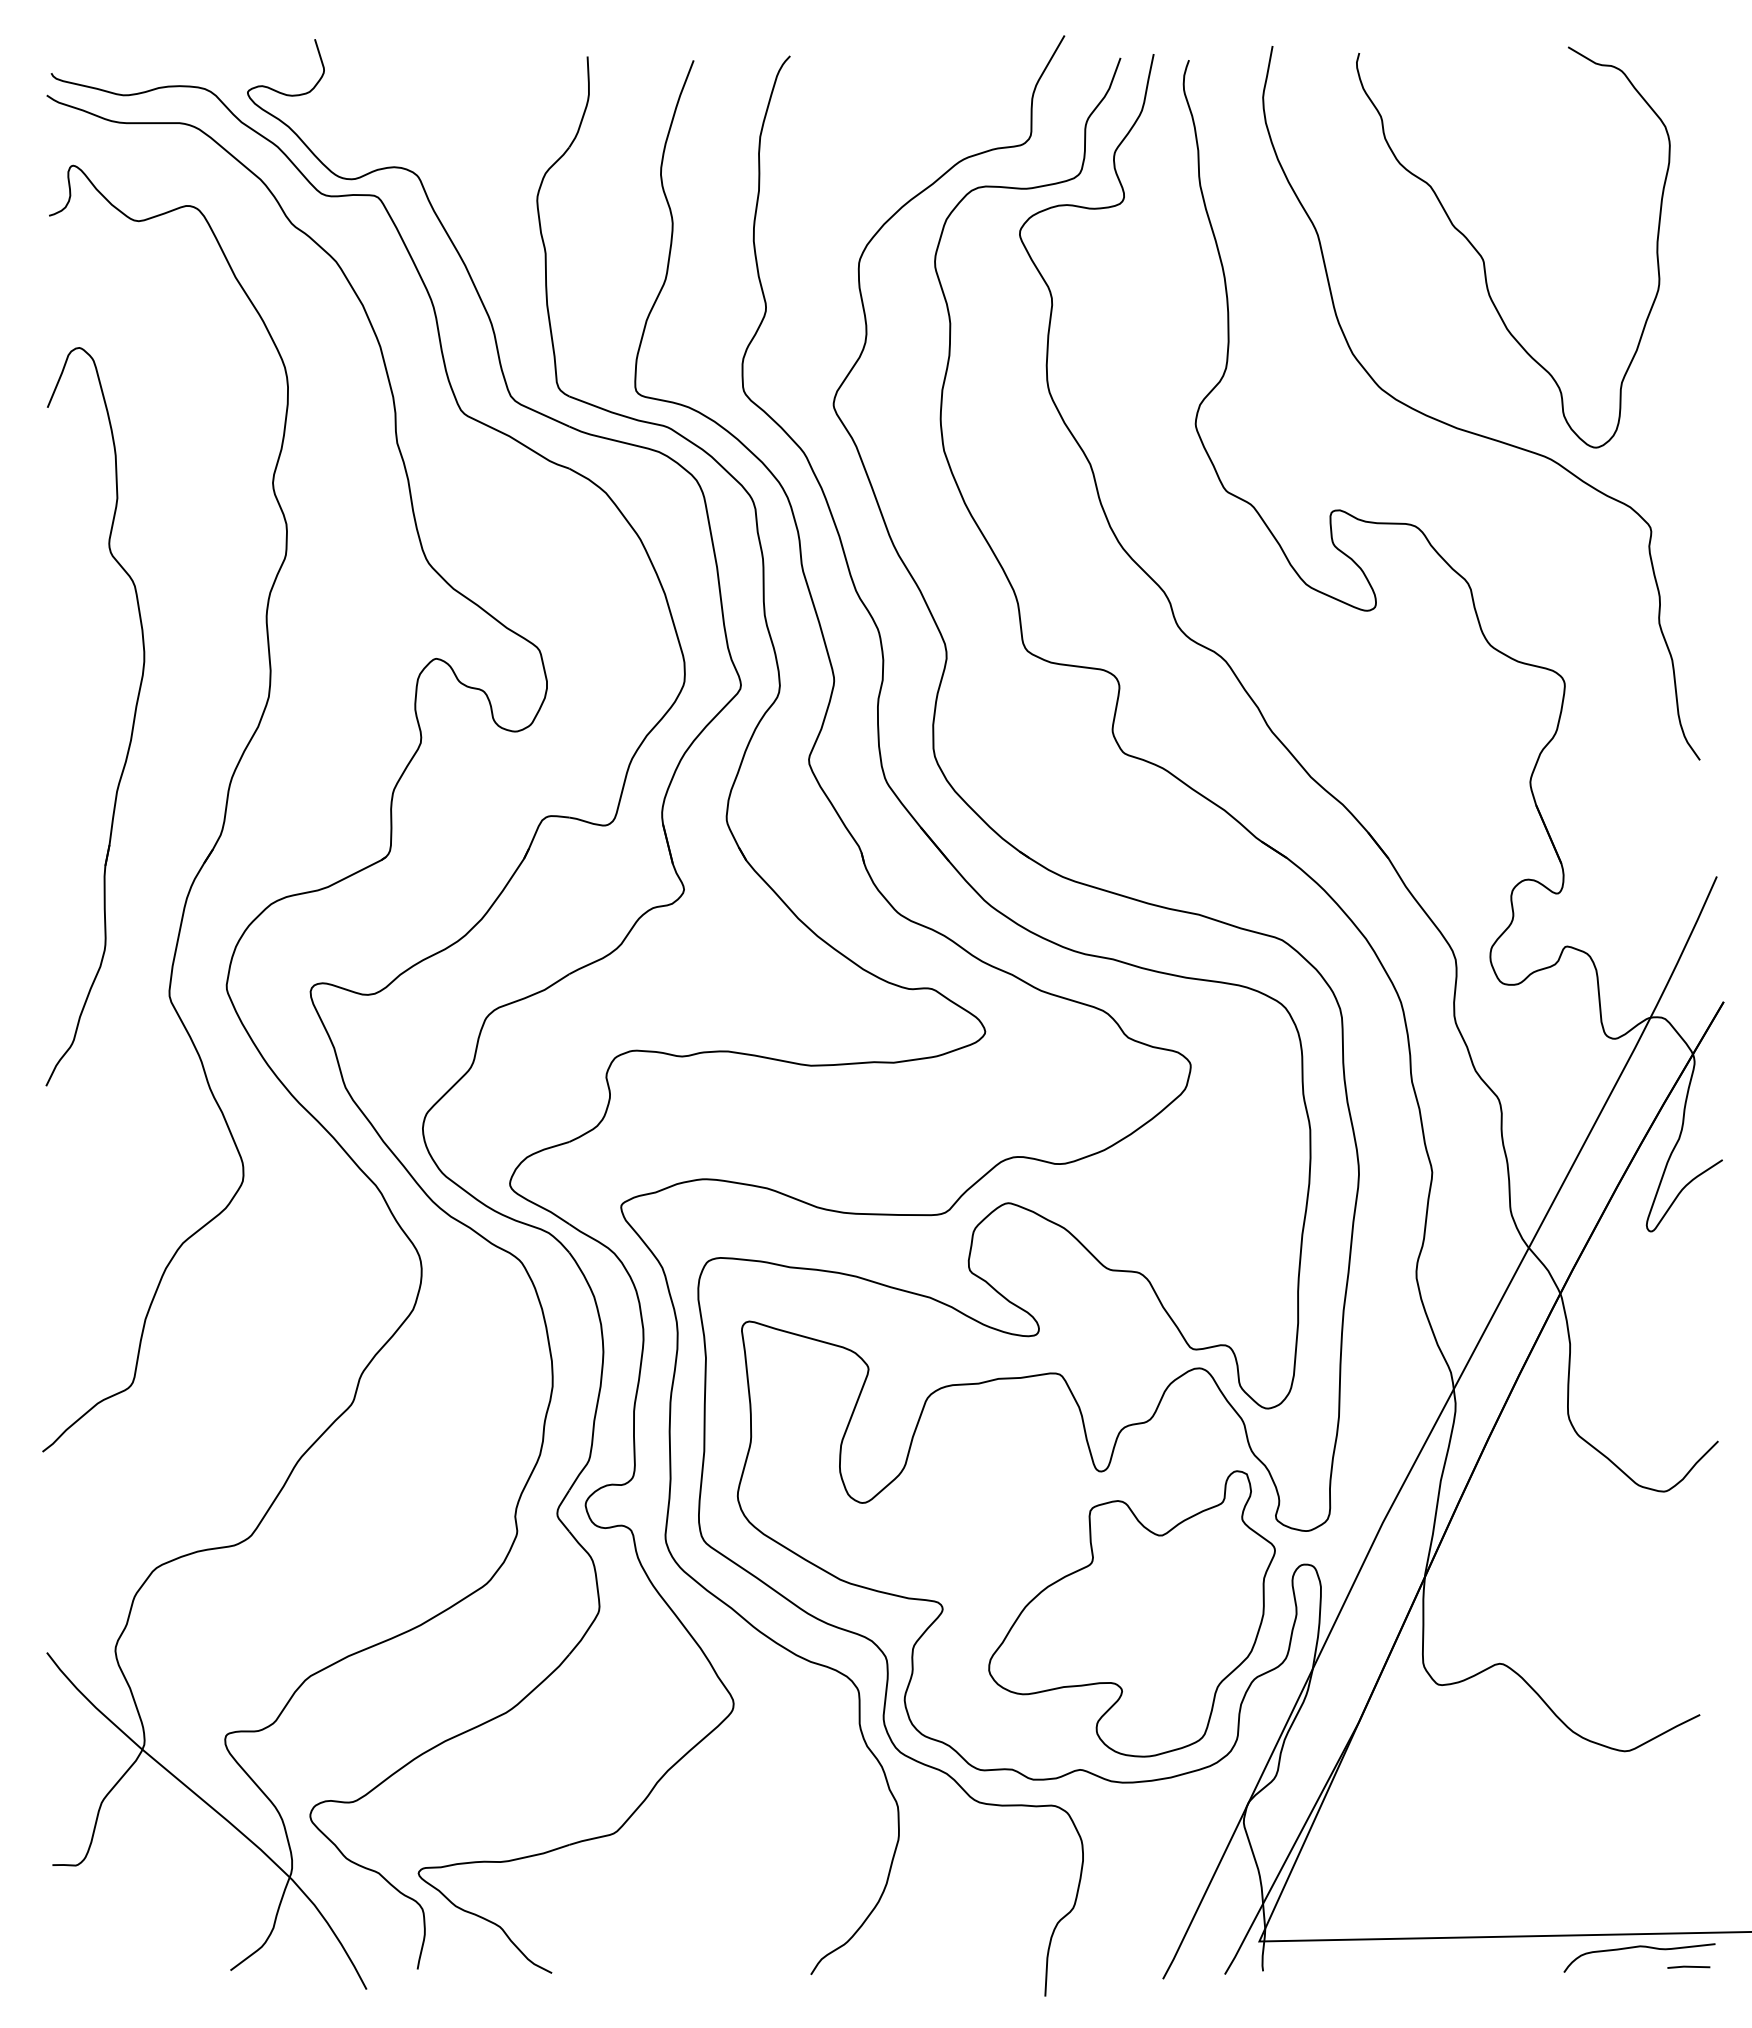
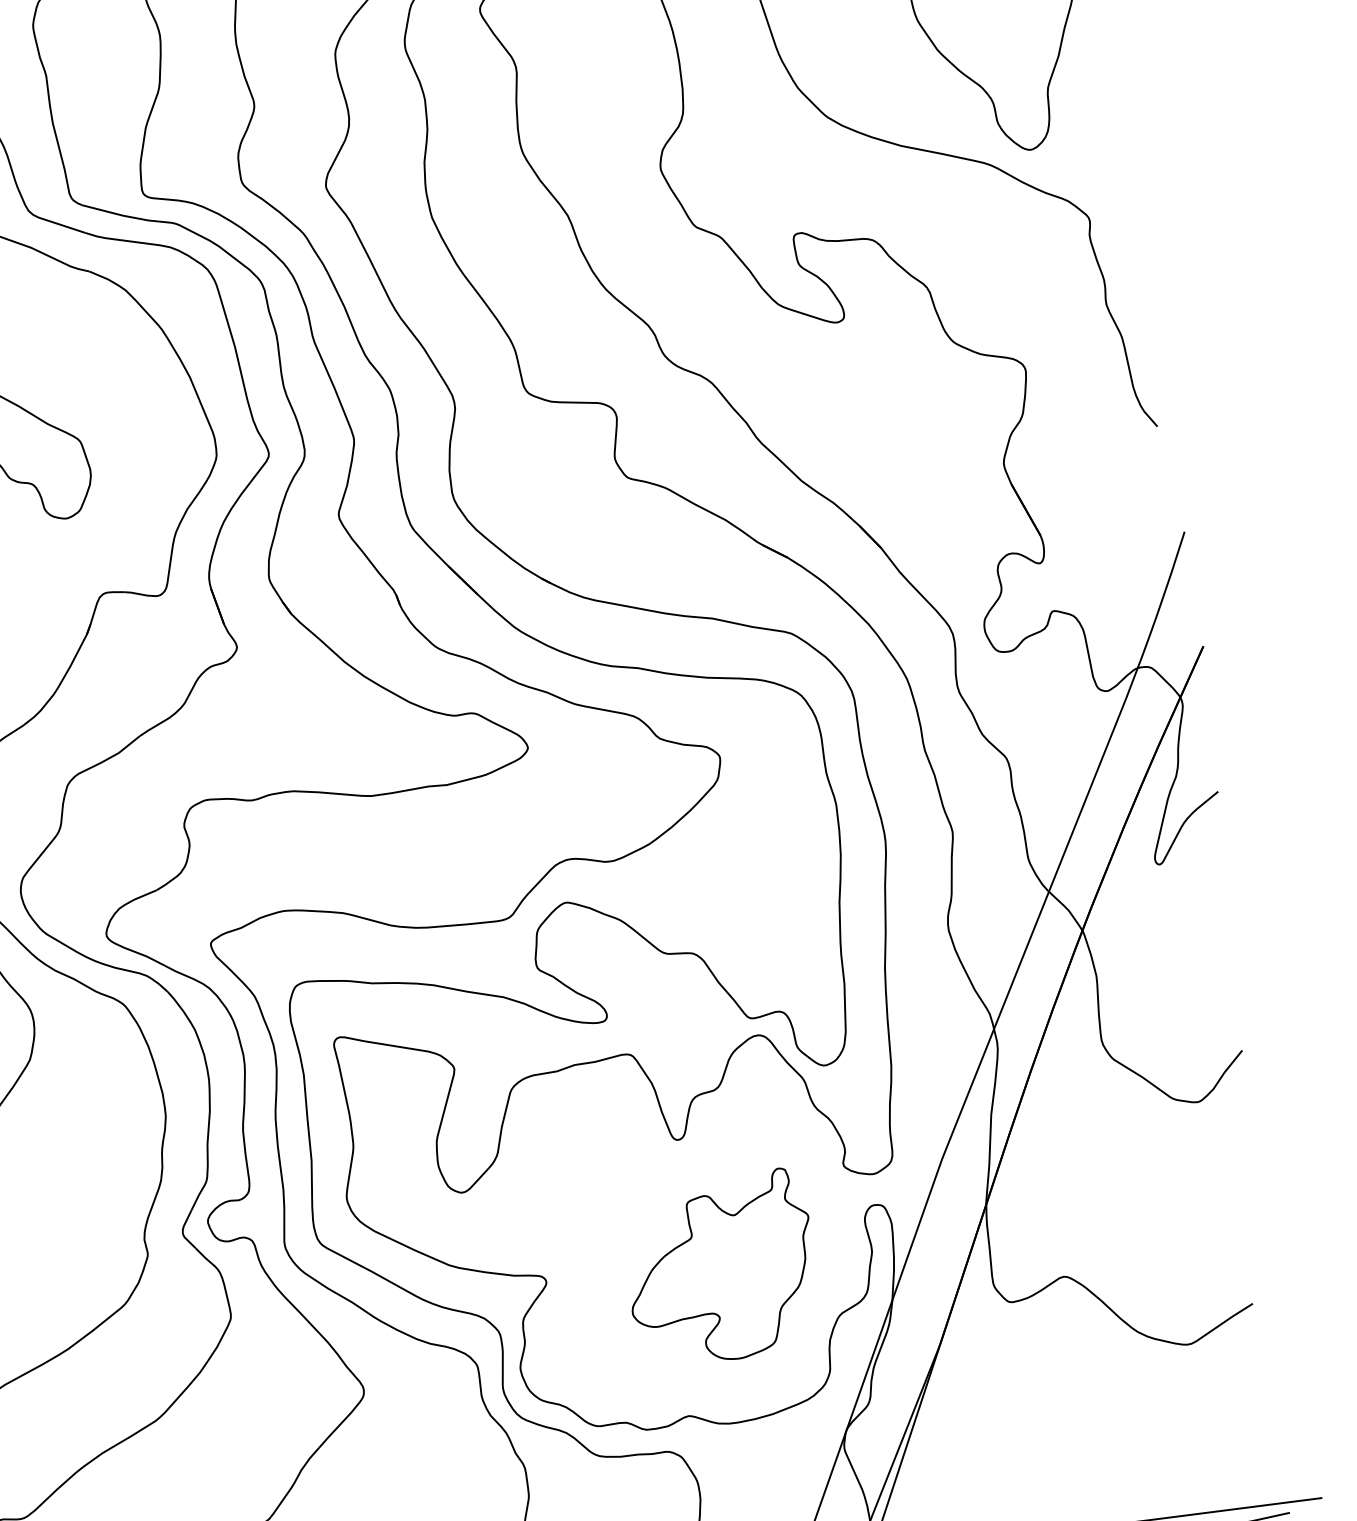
part: (1131, 1613) -> (720, 1267), size x0.7

